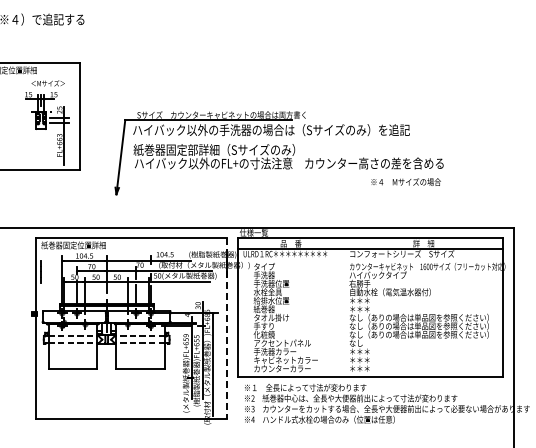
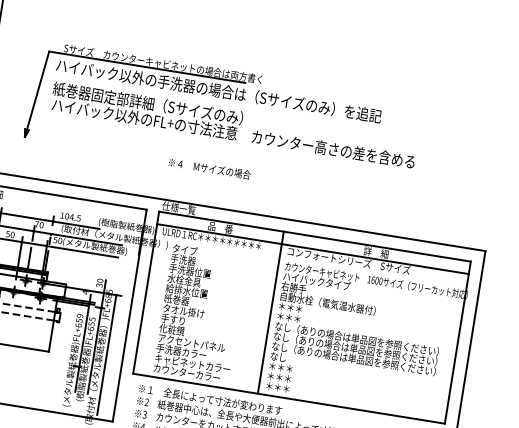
text: (405, 181) -> (209, 167), moved
line: (344, 307) -> (271, 312), added
line: (227, 329) -> (129, 316), dashed -> solid

